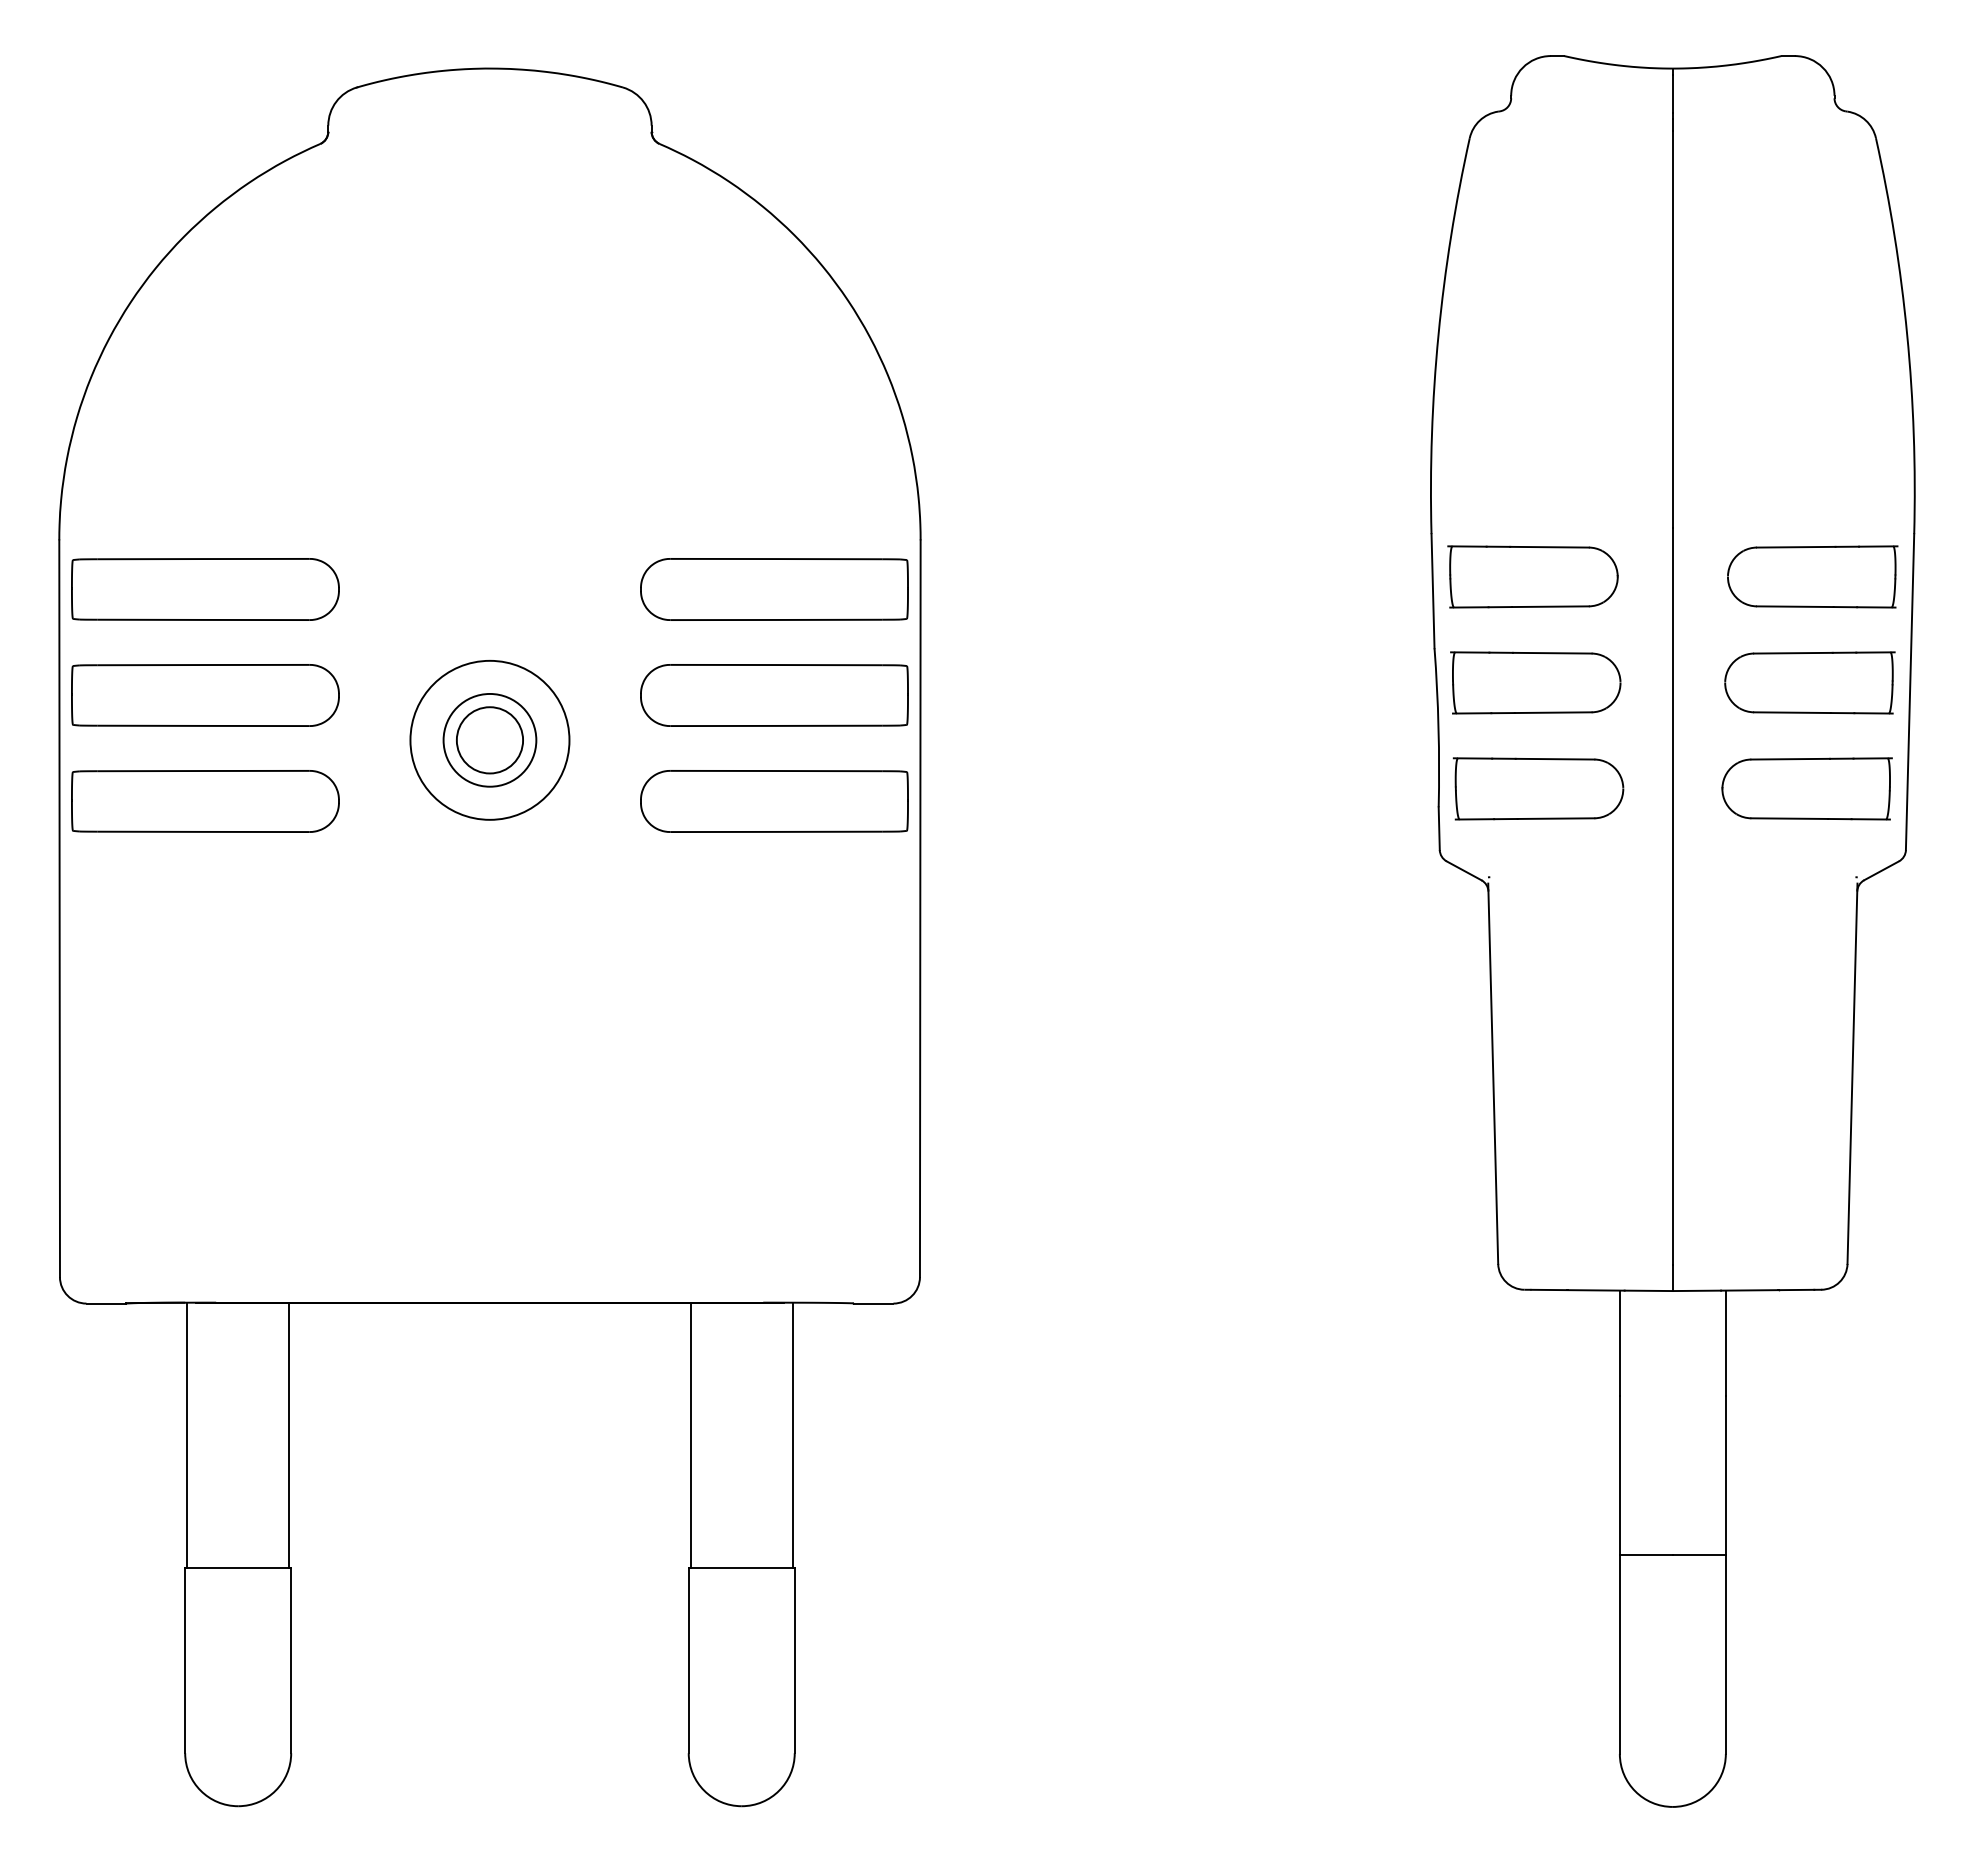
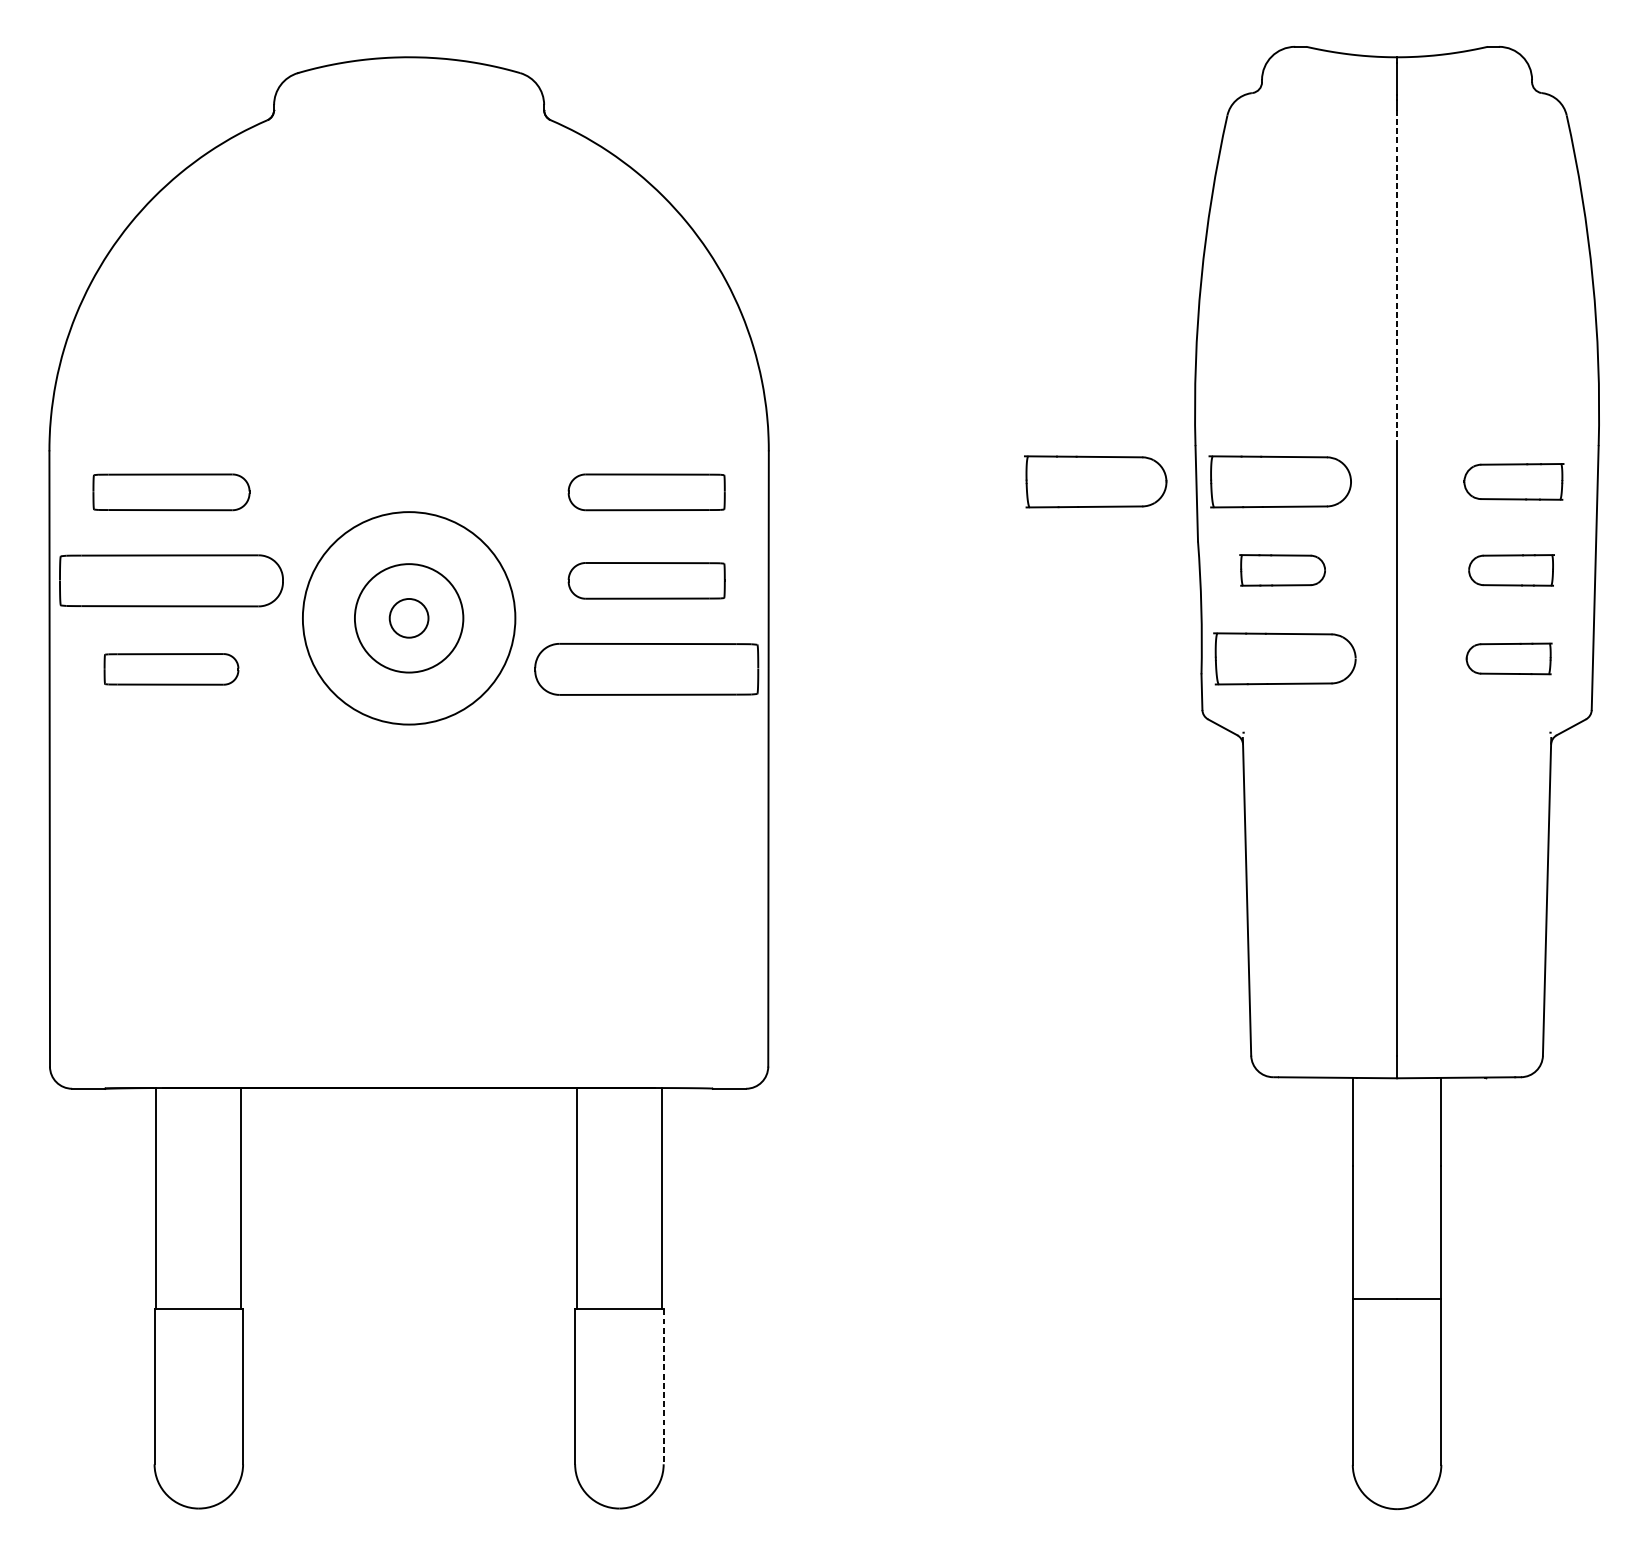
line: (1672, 330) -> (1396, 276), solid -> dashed
part: (1311, 576) -> (1095, 481), added
part: (1812, 576) -> (1513, 481), size x0.7
part: (205, 589) -> (171, 492), size x0.7
part: (774, 589) -> (646, 492), size x0.7
part: (1535, 682) -> (1282, 570), size x0.6
part: (1809, 682) -> (1511, 570), size x0.6
part: (774, 695) -> (646, 580), size x0.7
circle: (489, 739) -> (408, 617), size x1.4
circle: (489, 739) -> (408, 617), size x1.6
circle: (489, 740) -> (408, 618), size x0.7
part: (1806, 788) -> (1508, 658), size x0.6
part: (205, 801) -> (171, 669), size x0.6
line: (794, 1660) -> (663, 1386), solid -> dashed

